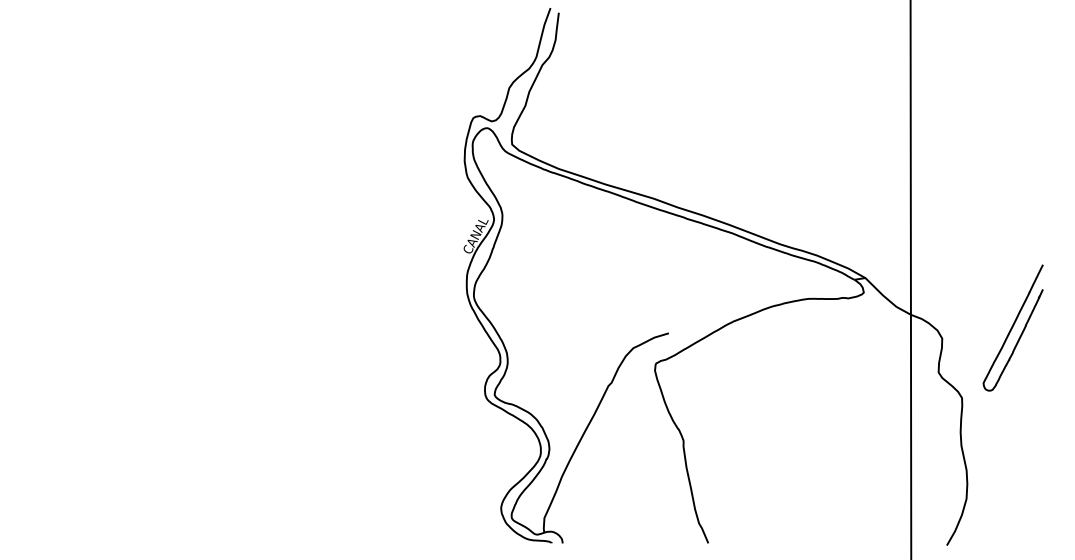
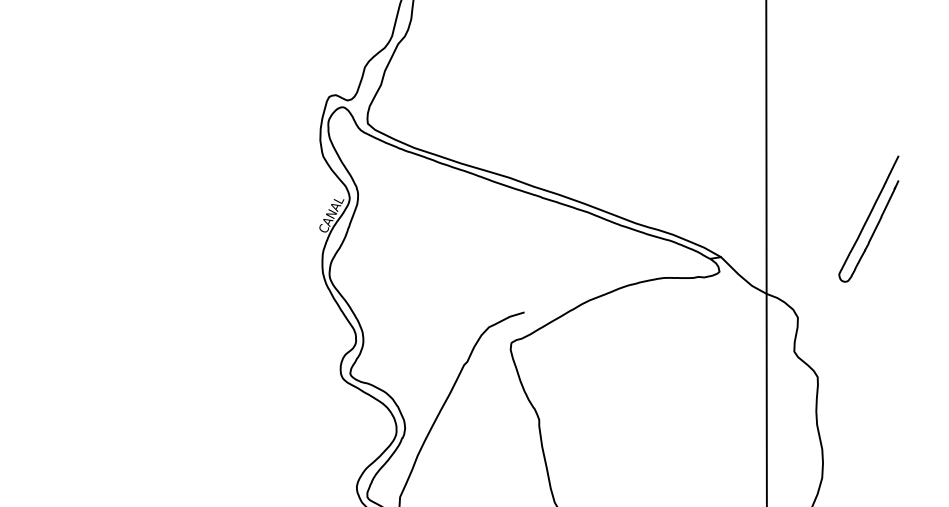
curve: (1012, 327) -> (868, 218), moved

